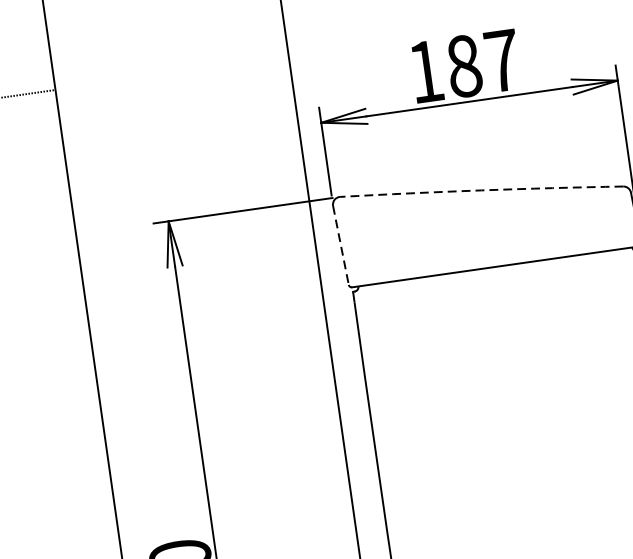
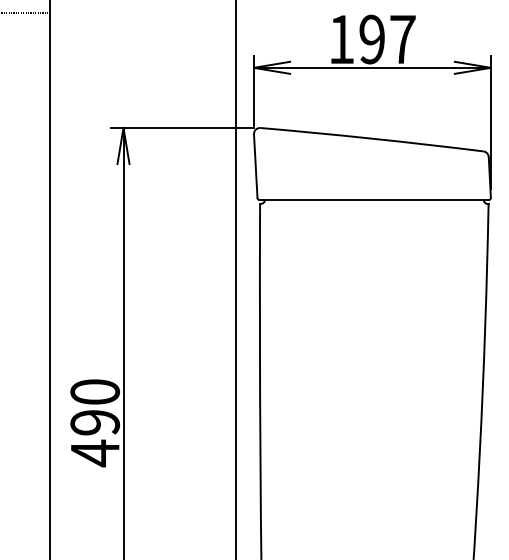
text: (464, 66) -> (372, 39), 187 -> 197
arc: (482, 190) -> (372, 138), dashed -> solid
line: (340, 246) -> (255, 166), dashed -> solid

